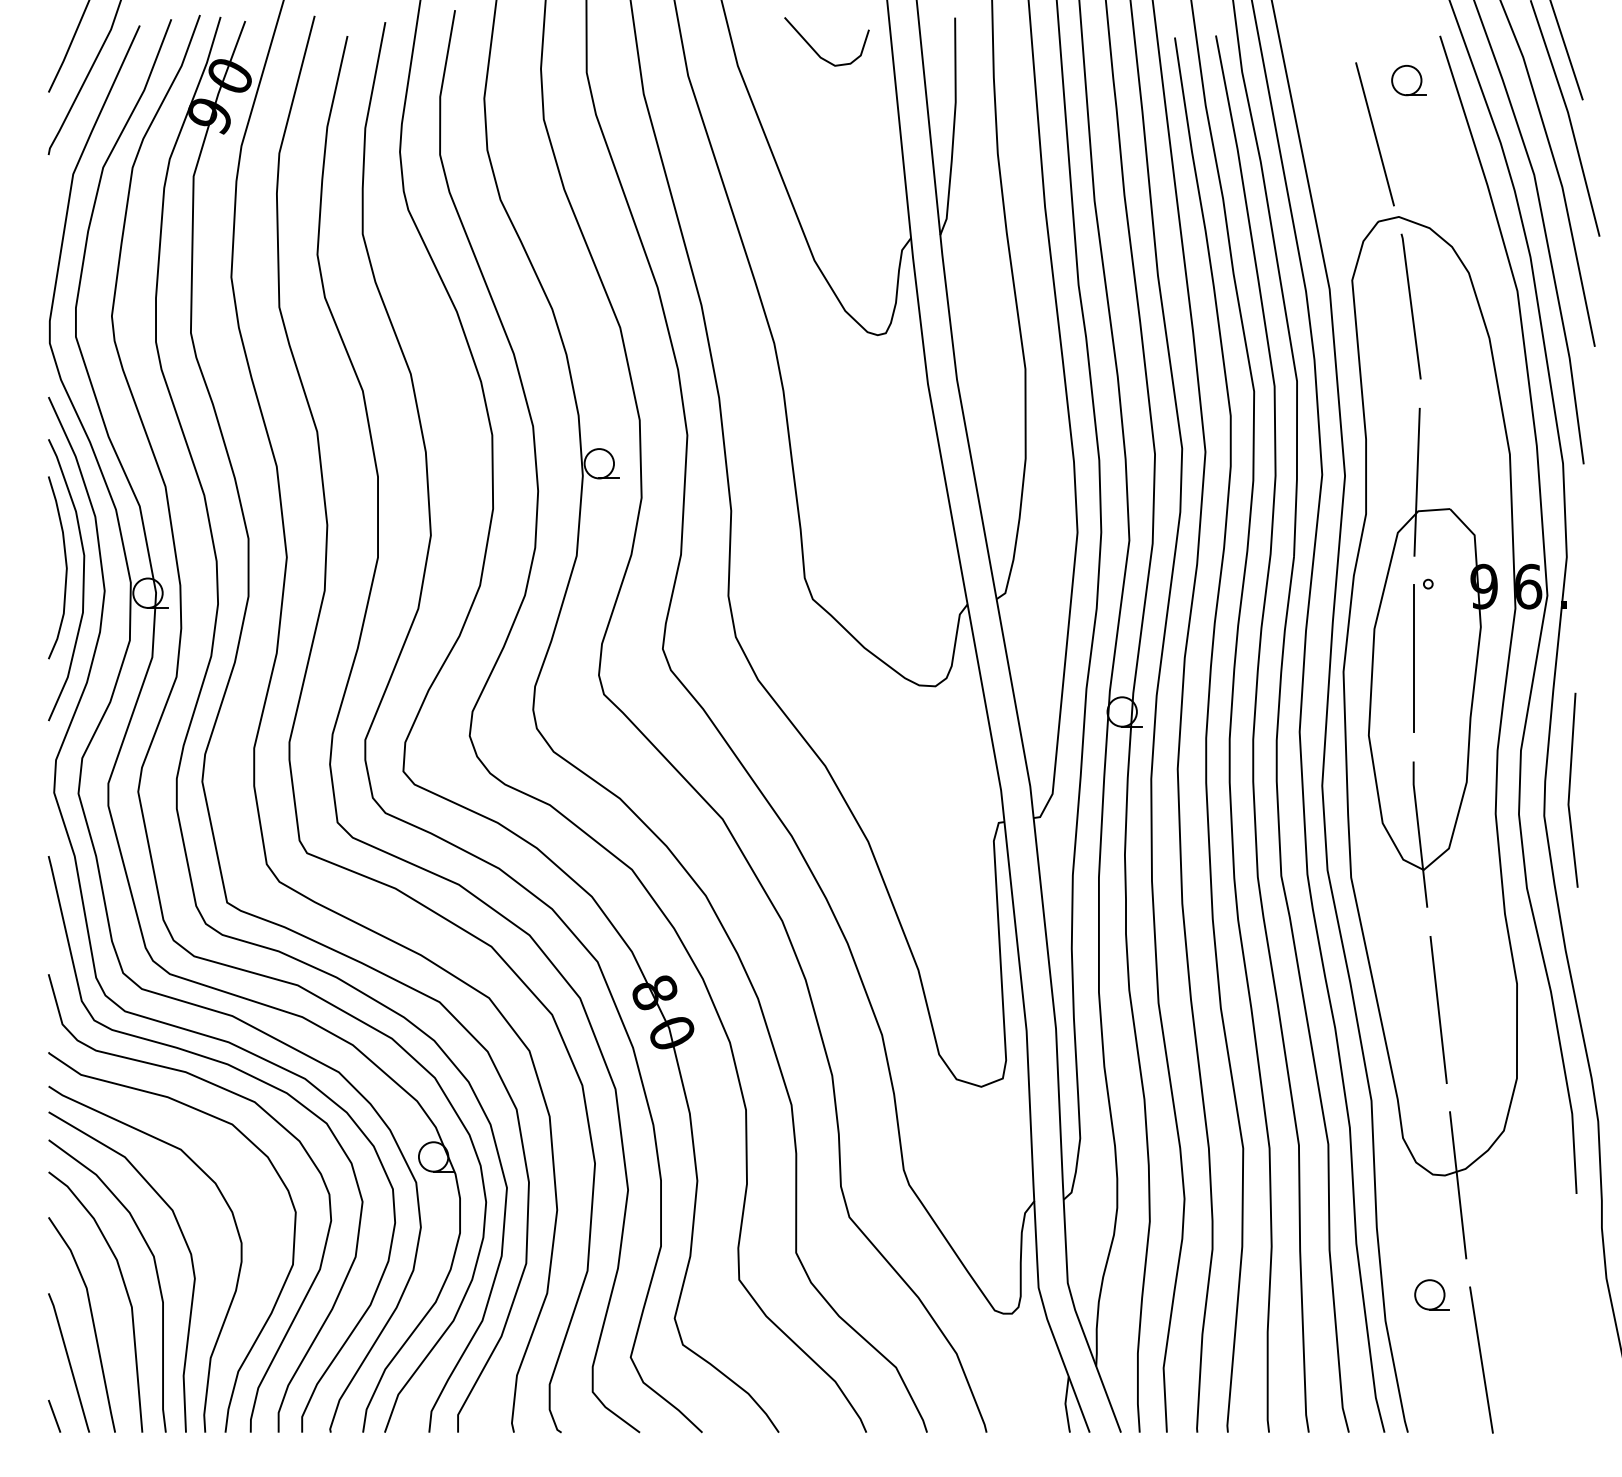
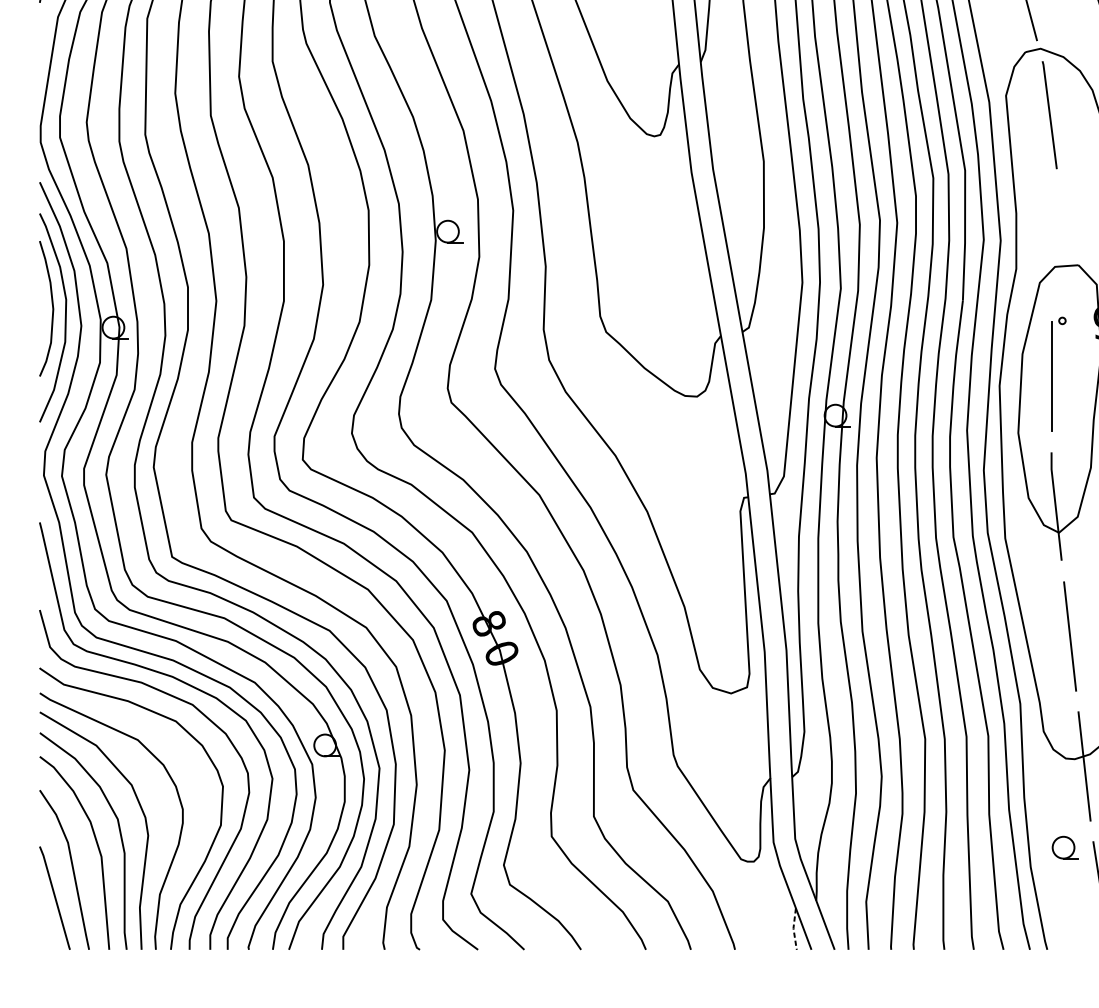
line: (1416, 481) -> (1053, 244), removed
line: (1065, 1404) -> (793, 928), solid -> dashed
line: (54, 1415) -> (44, 937), removed

